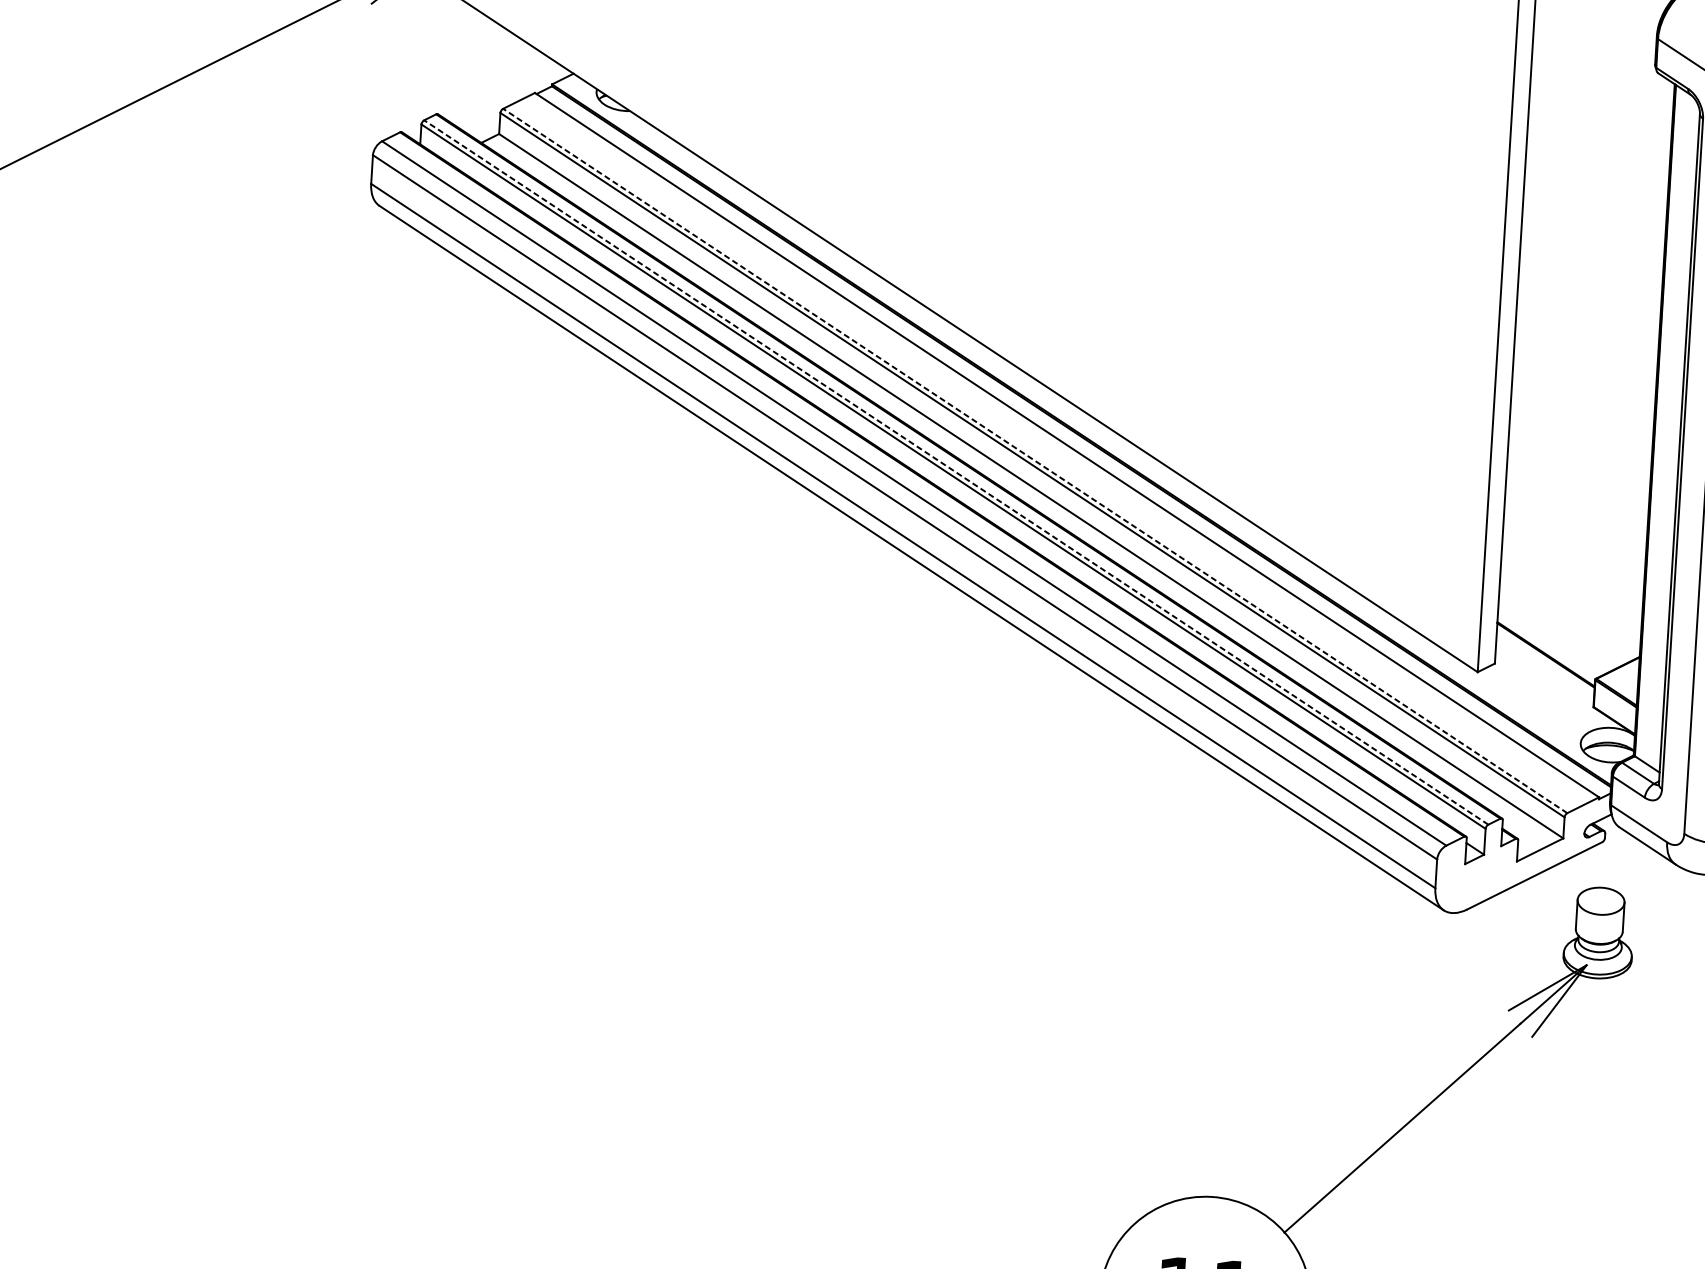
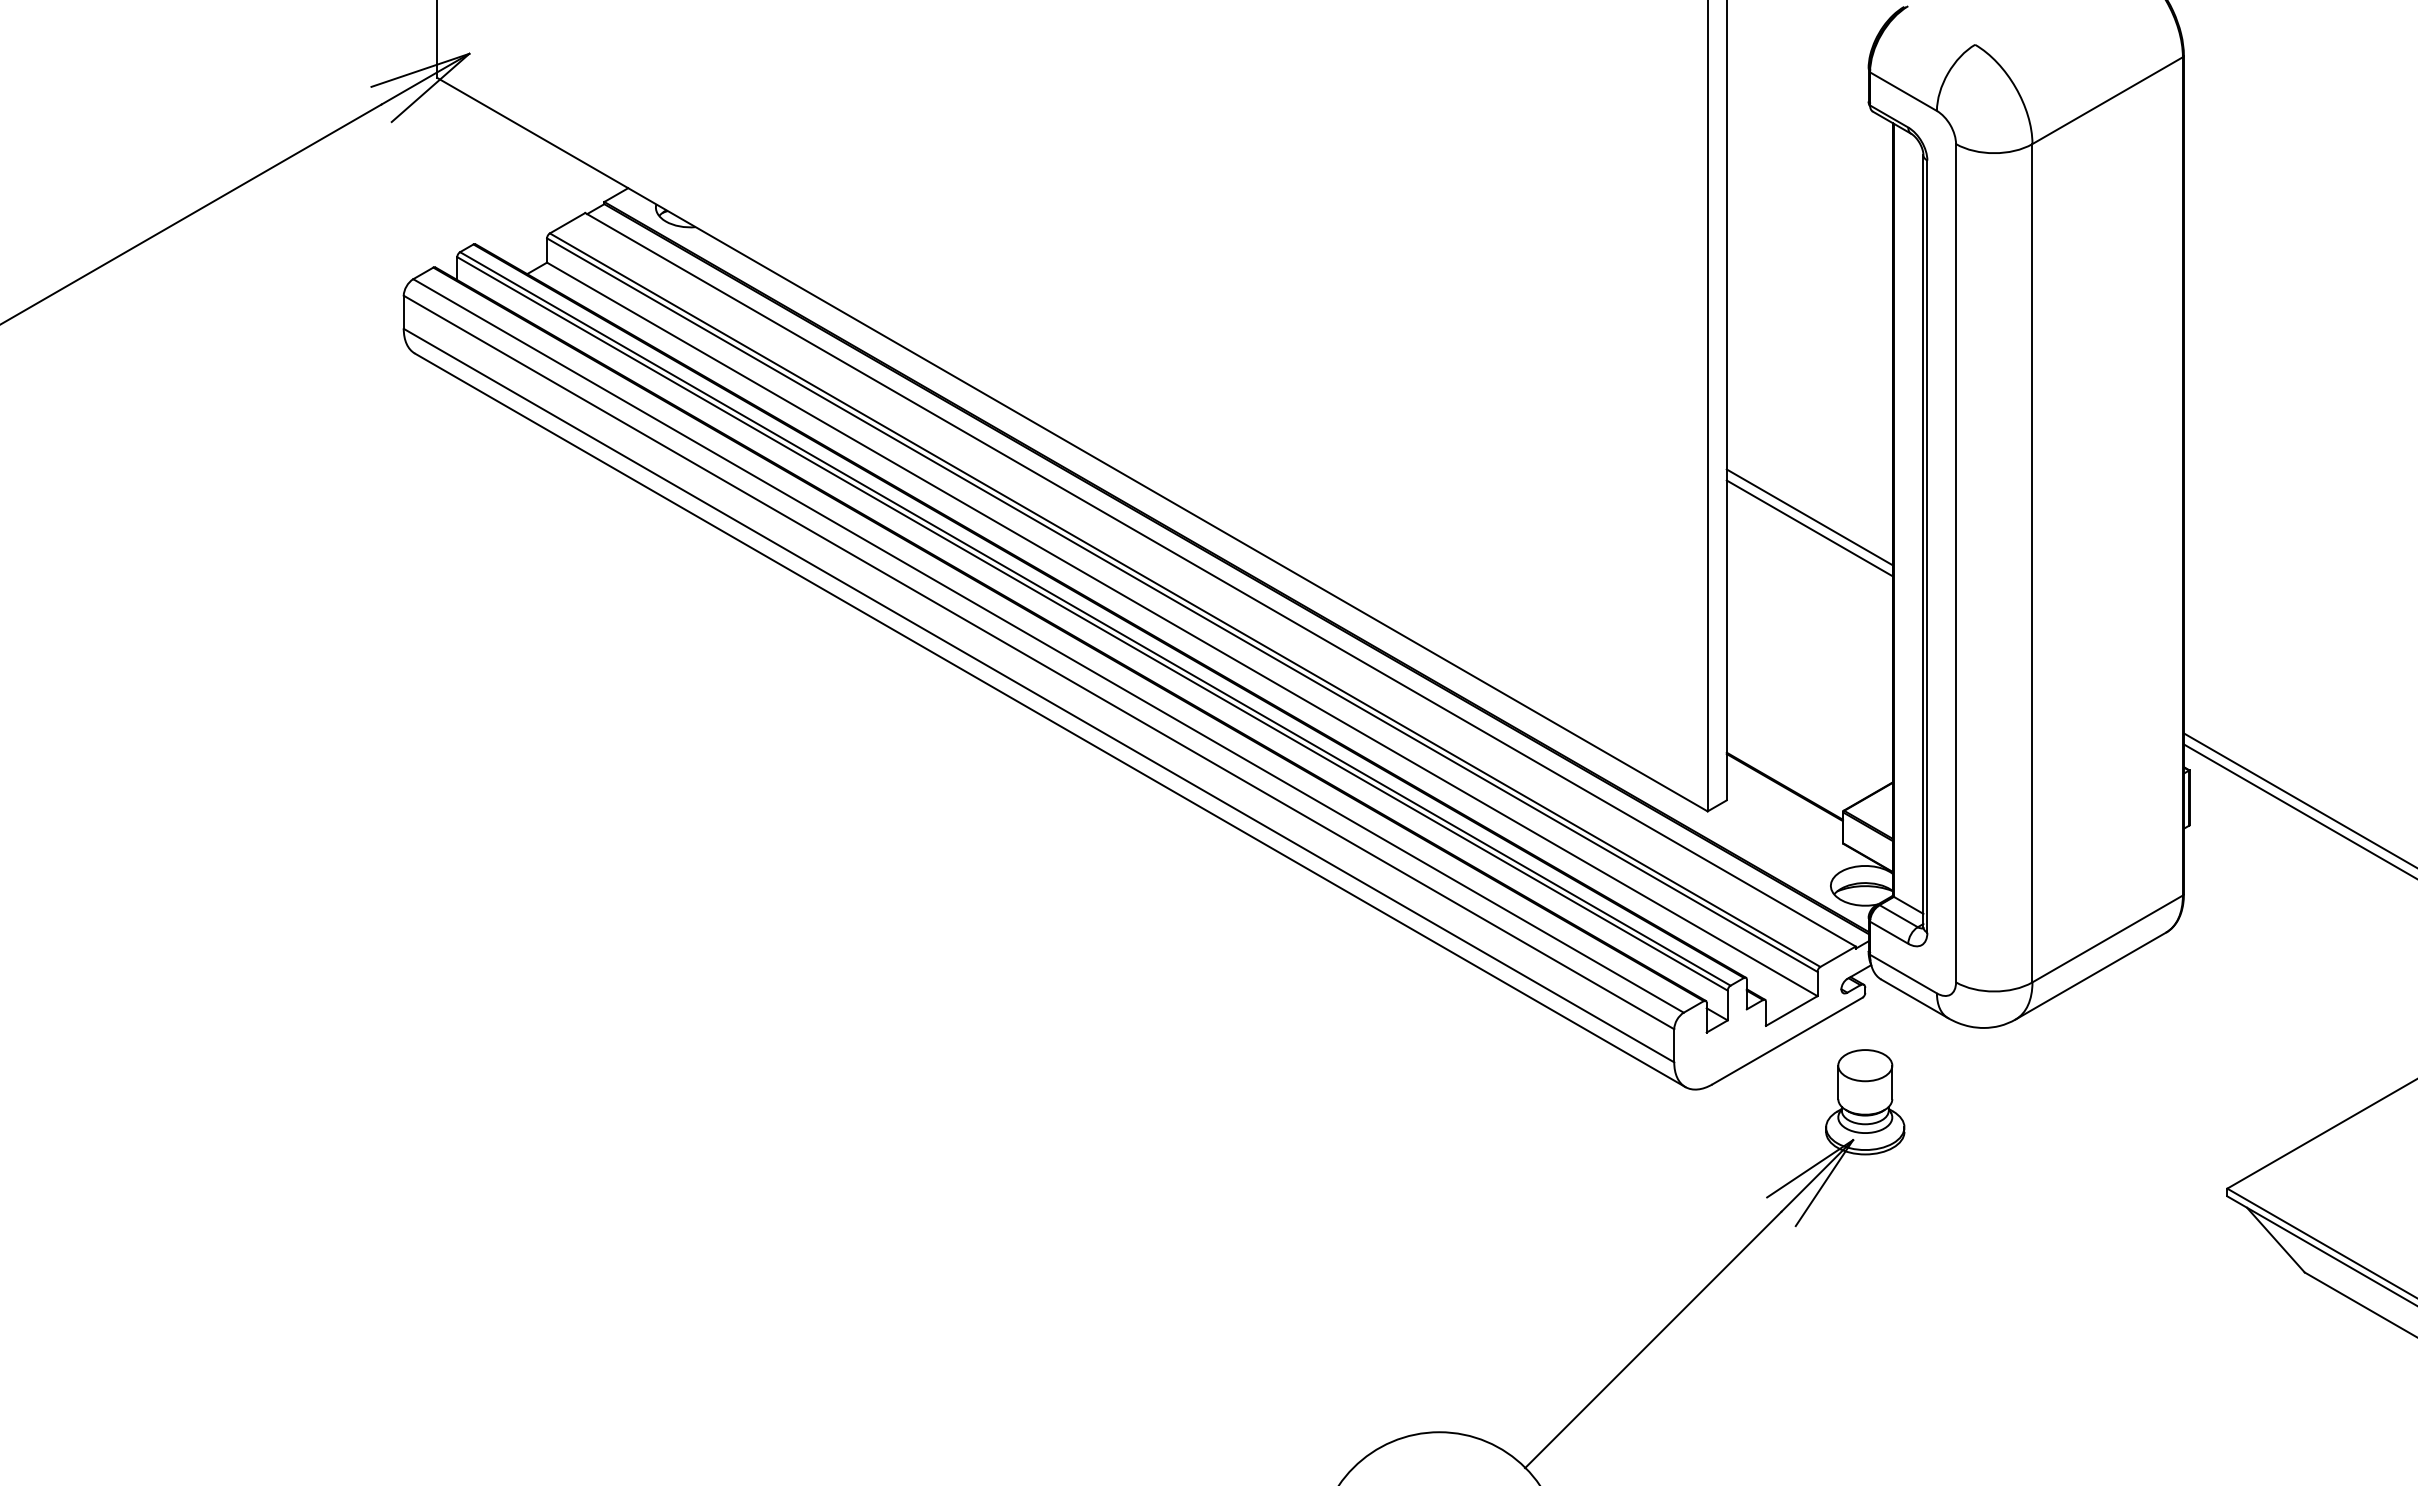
line: (1581, 422) -> (1809, 517), added
line: (1581, 431) -> (1809, 528), added
line: (1035, 461) -> (1185, 600), dashed -> solid
line: (956, 472) -> (1095, 618), dashed -> solid

